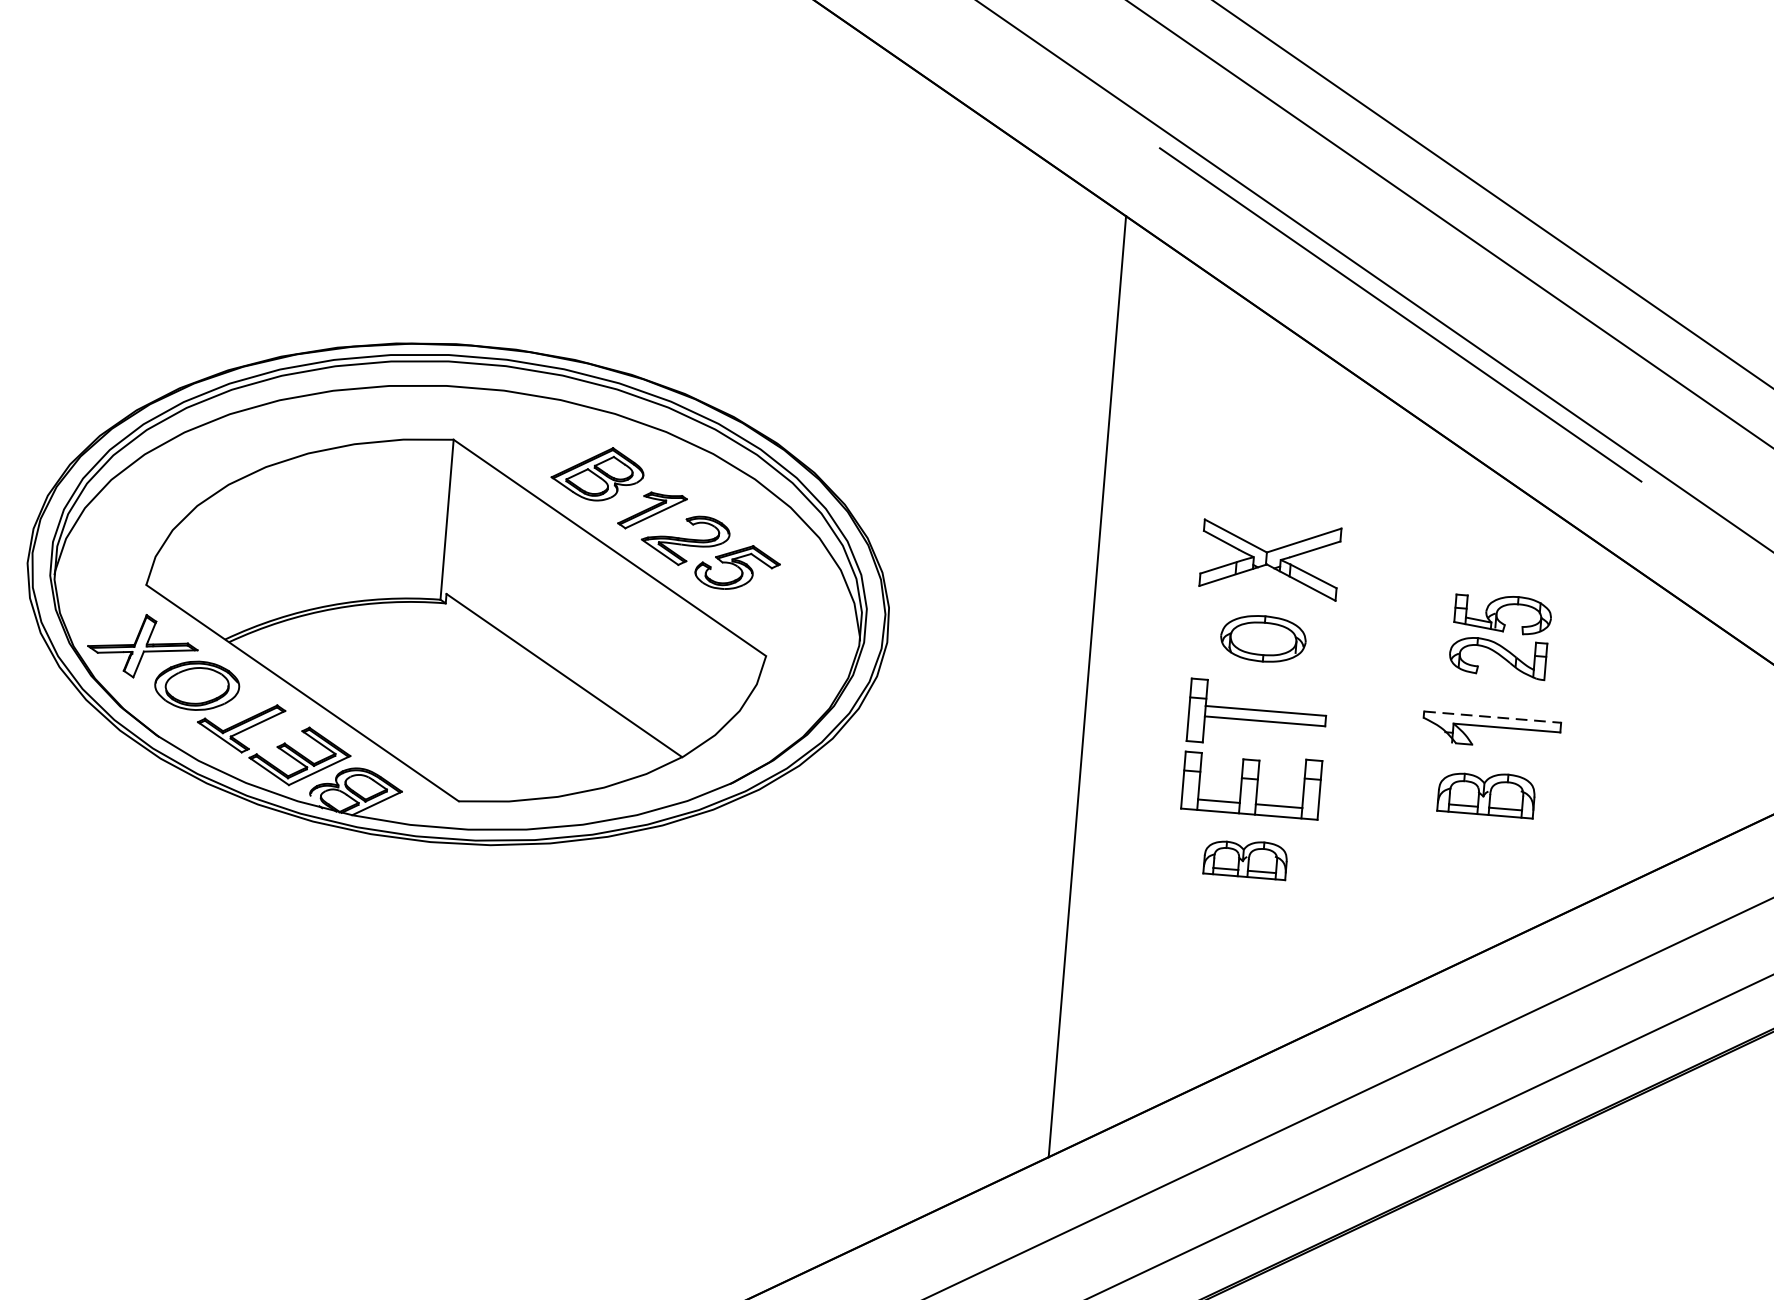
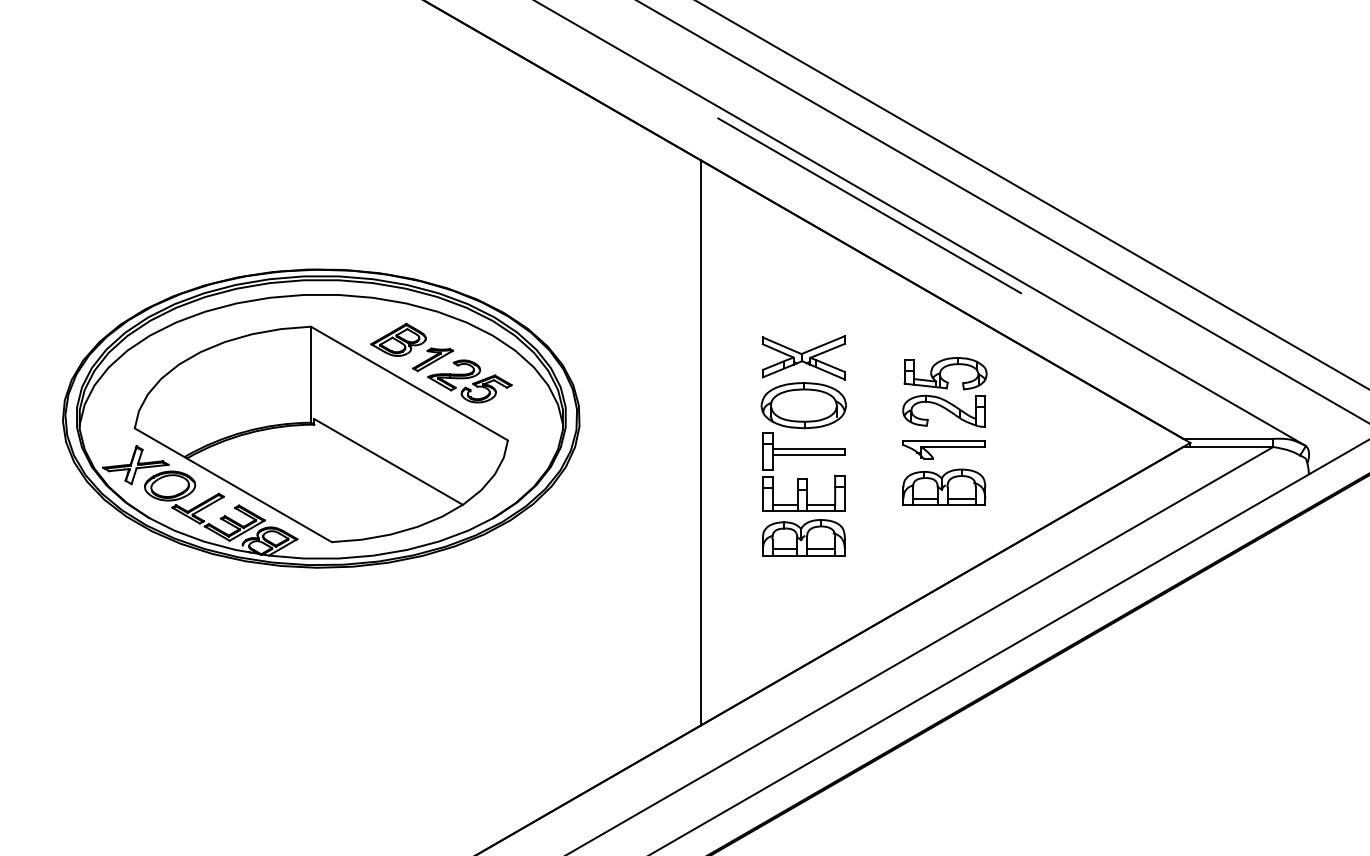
part: (1499, 636) -> (944, 392), size x1.43
part: (1263, 638) -> (803, 405), size x1.67
line: (1493, 717) -> (944, 441), dashed -> solid
part: (1486, 792) -> (944, 486), size x1.43
part: (1245, 858) -> (803, 537), size x1.67

